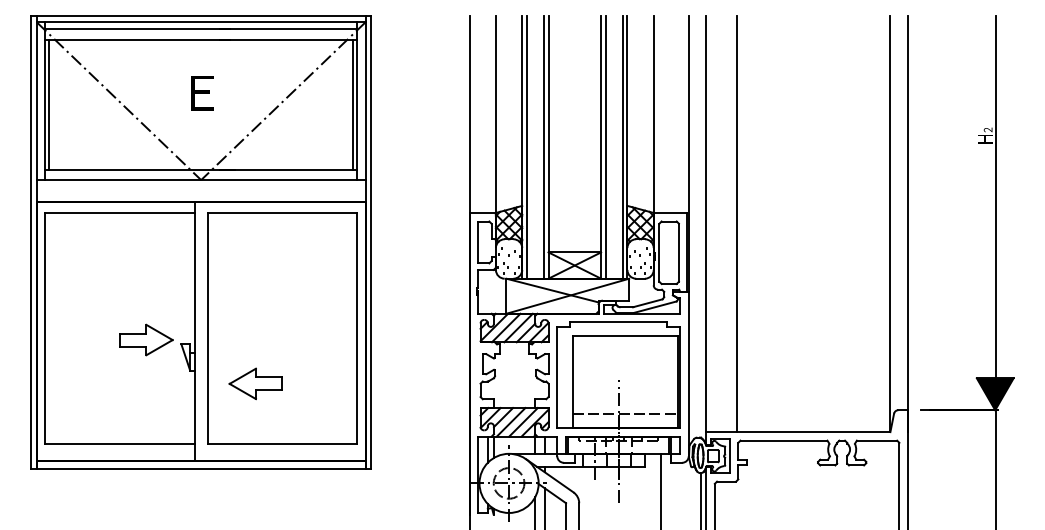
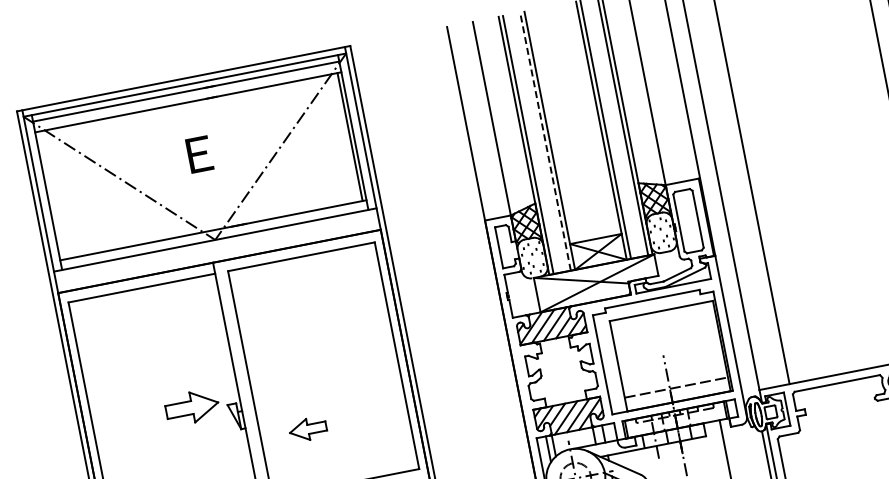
line: (49, 104) -> (51, 194), removed
line: (544, 146) -> (545, 140), solid -> dashed
part: (255, 383) -> (307, 429), size x0.7

